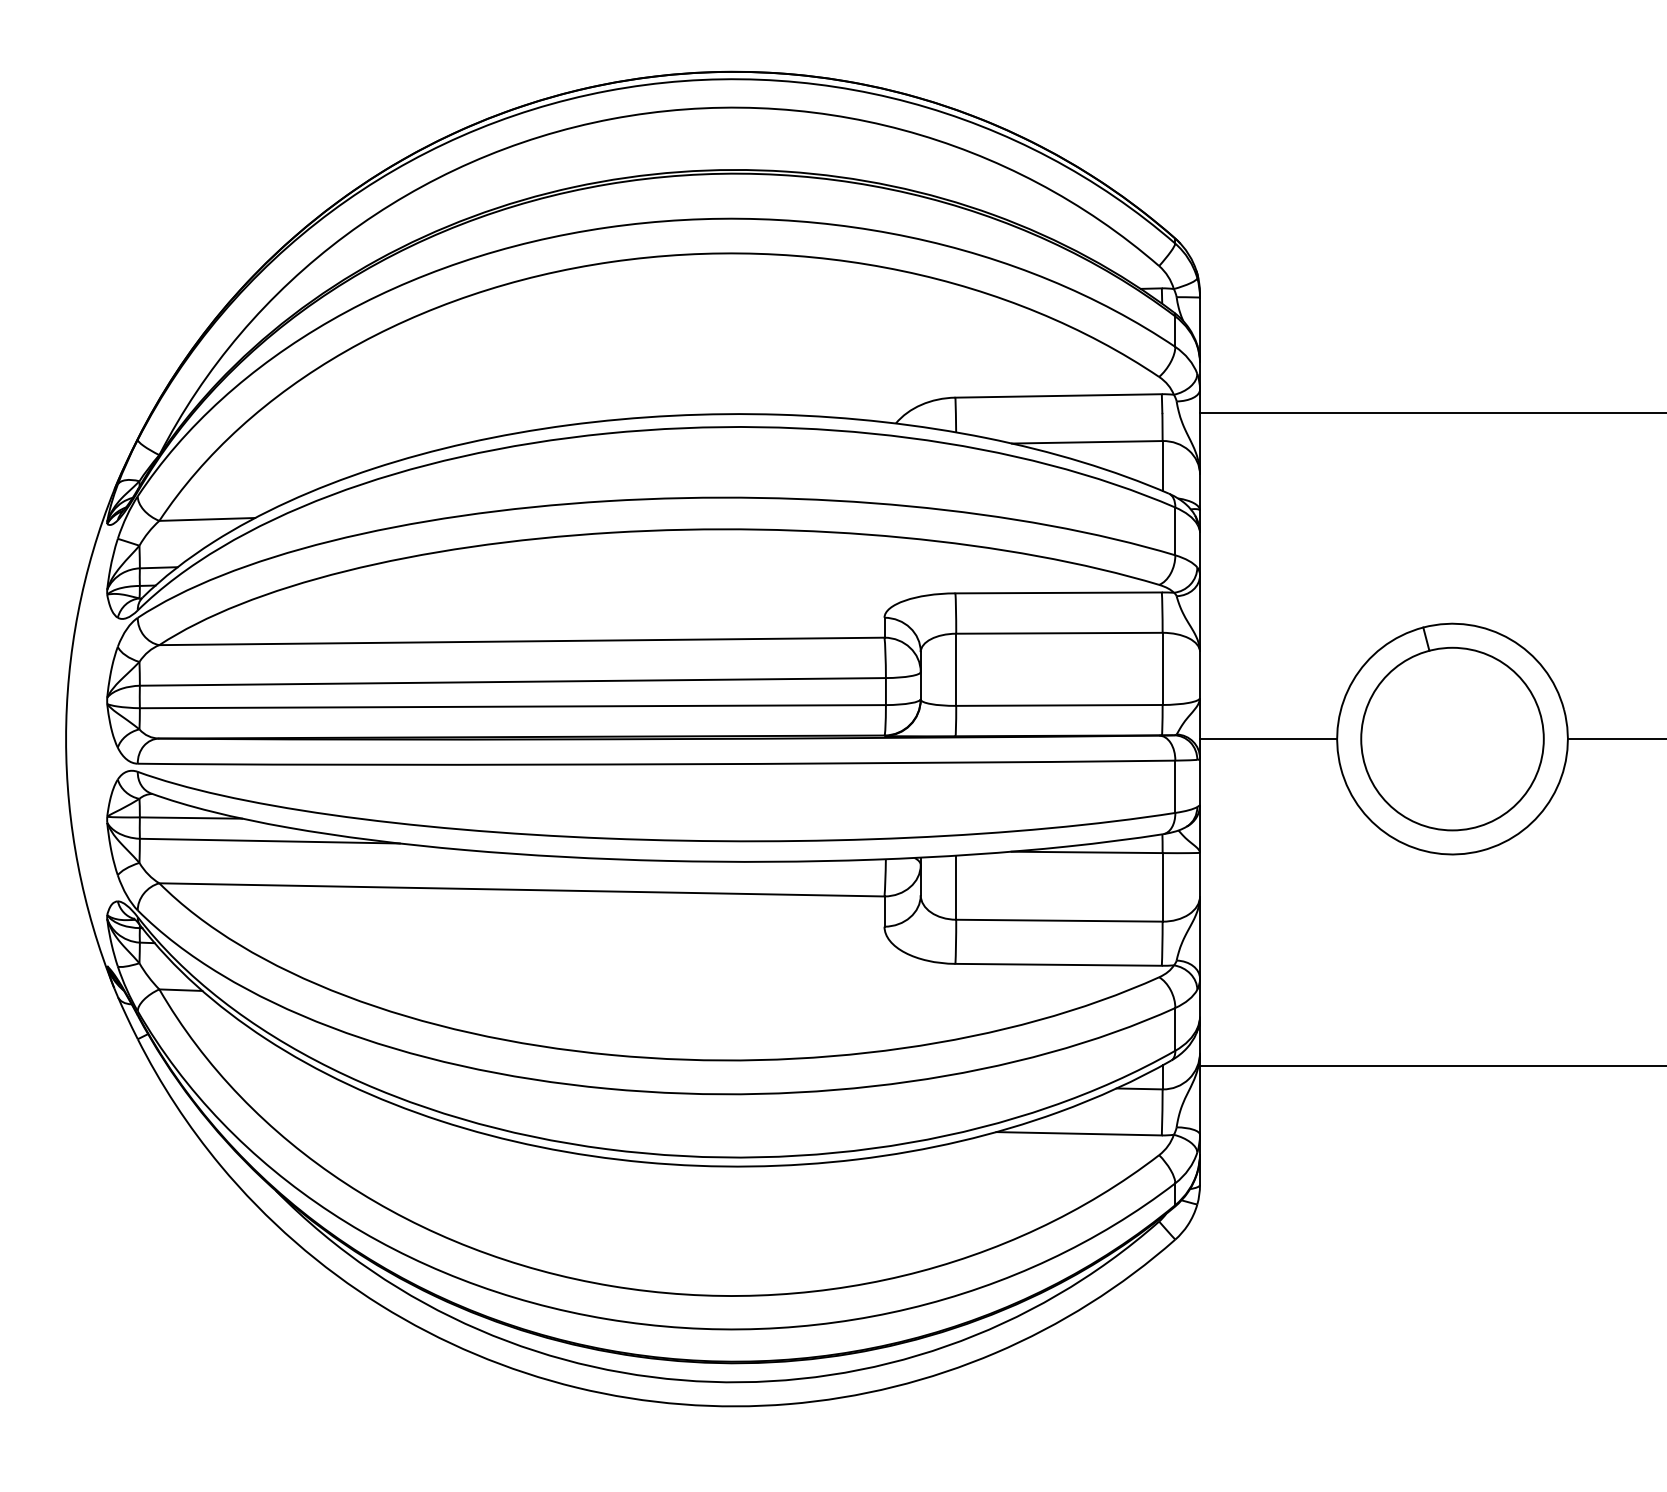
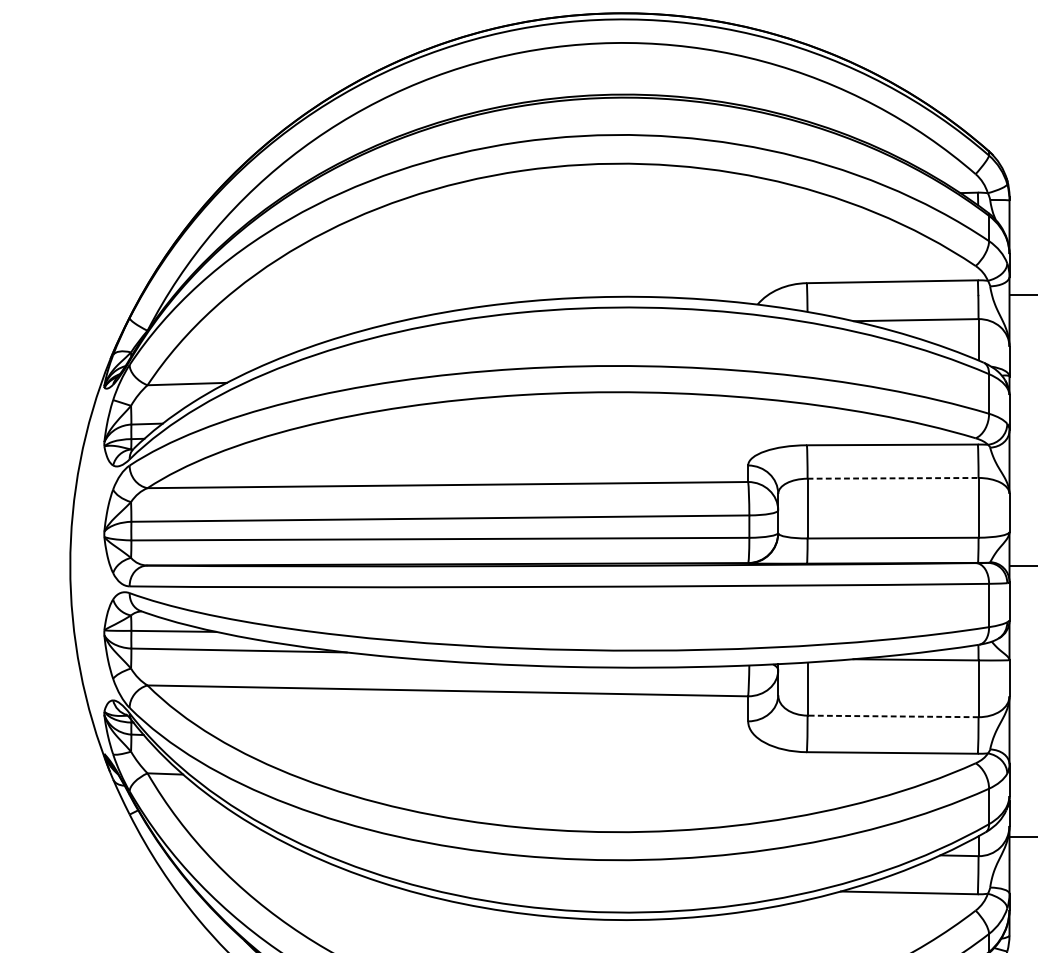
line: (1059, 633) -> (893, 478), solid -> dashed
line: (1058, 920) -> (892, 716), solid -> dashed

